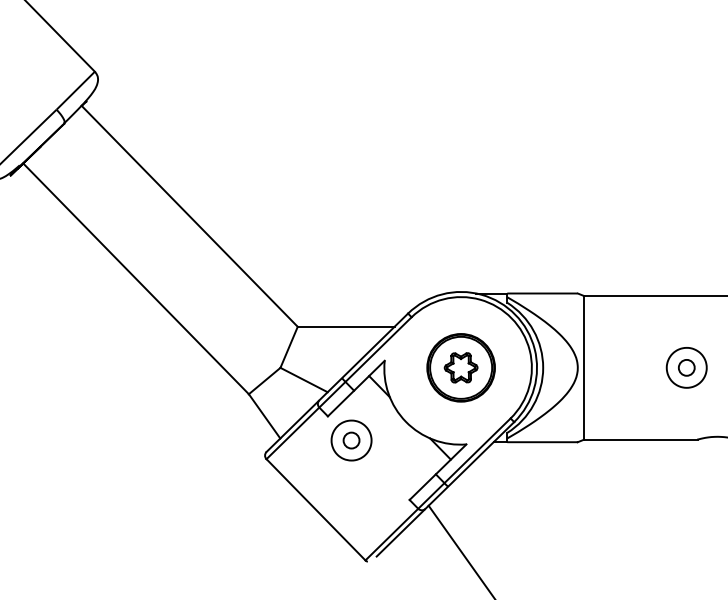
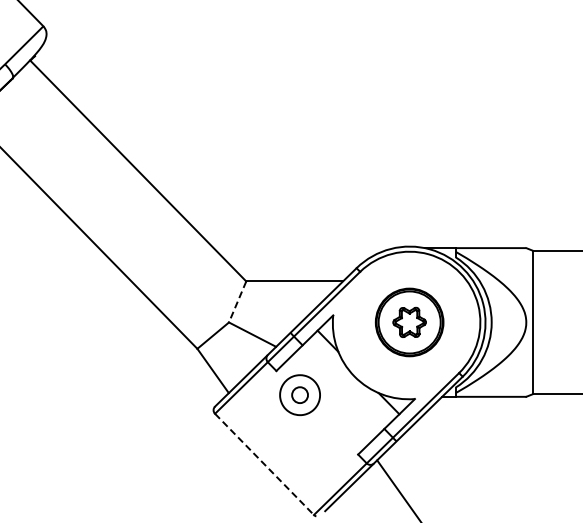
line: (288, 347) -> (237, 302), solid -> dashed
line: (316, 509) -> (265, 464), solid -> dashed

